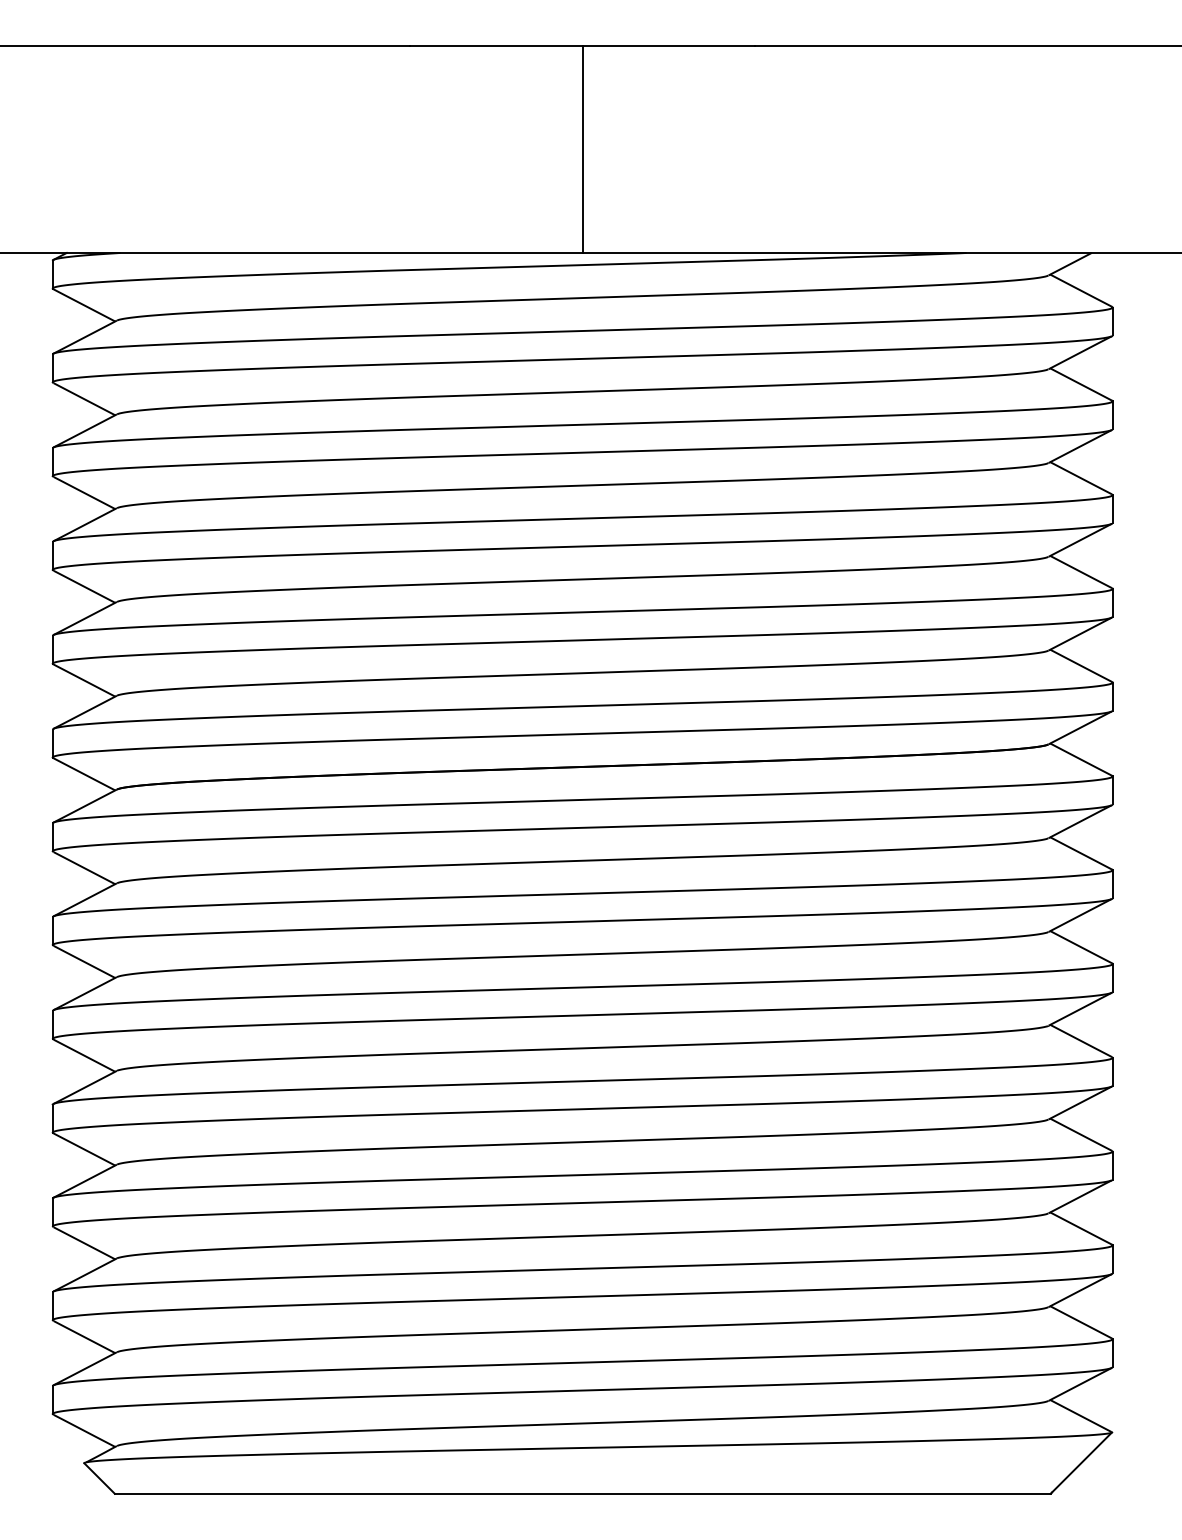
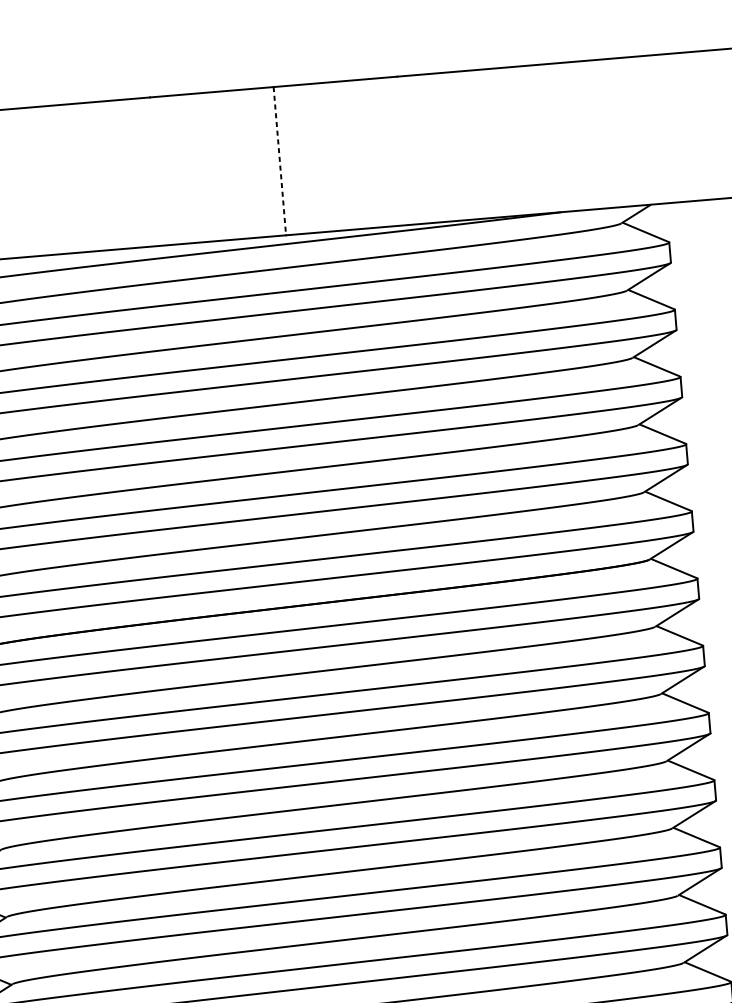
line: (582, 150) -> (279, 161), solid -> dashed

